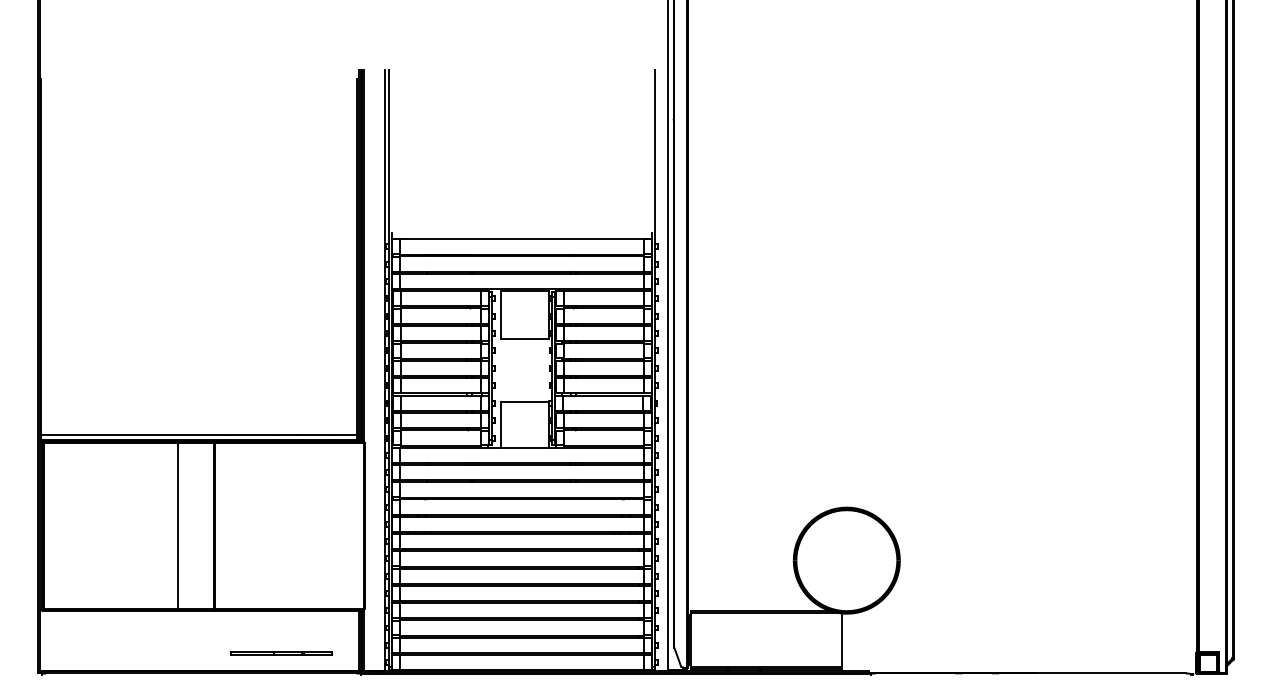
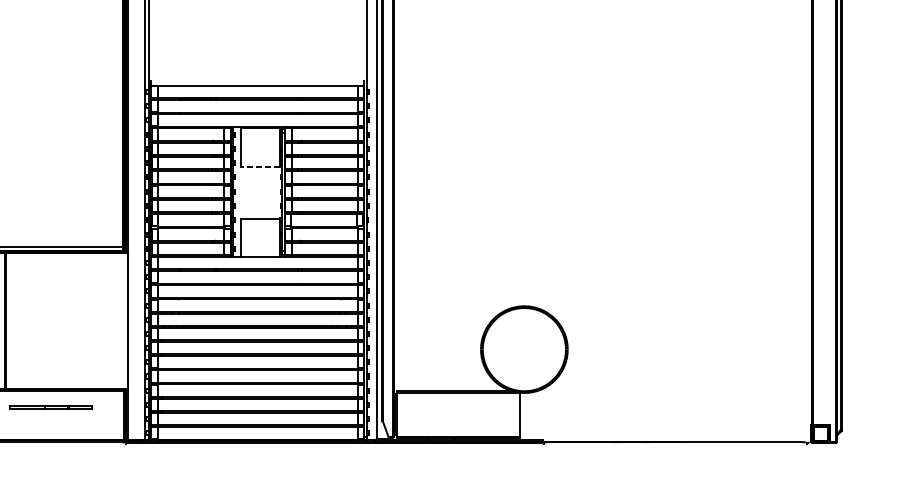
line: (525, 338) -> (260, 167), solid -> dashed
line: (281, 652) -> (51, 406), moved

